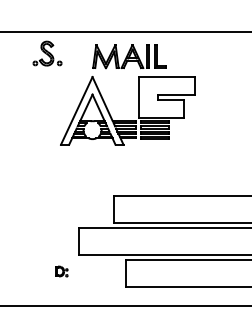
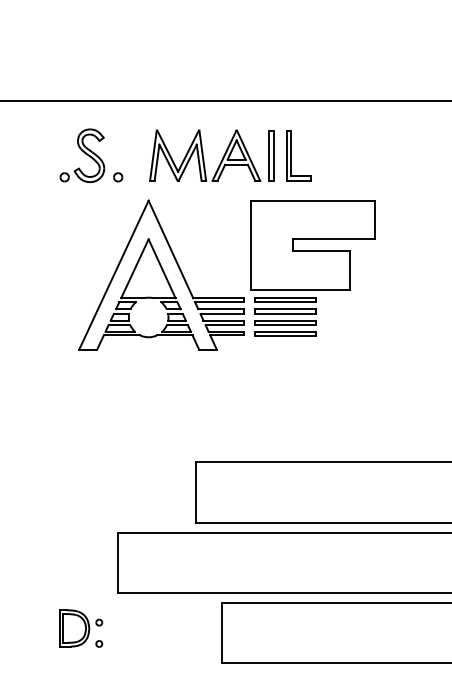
part: (47, 53) -> (91, 155), moved
part: (61, 271) -> (80, 628), size x1.67

